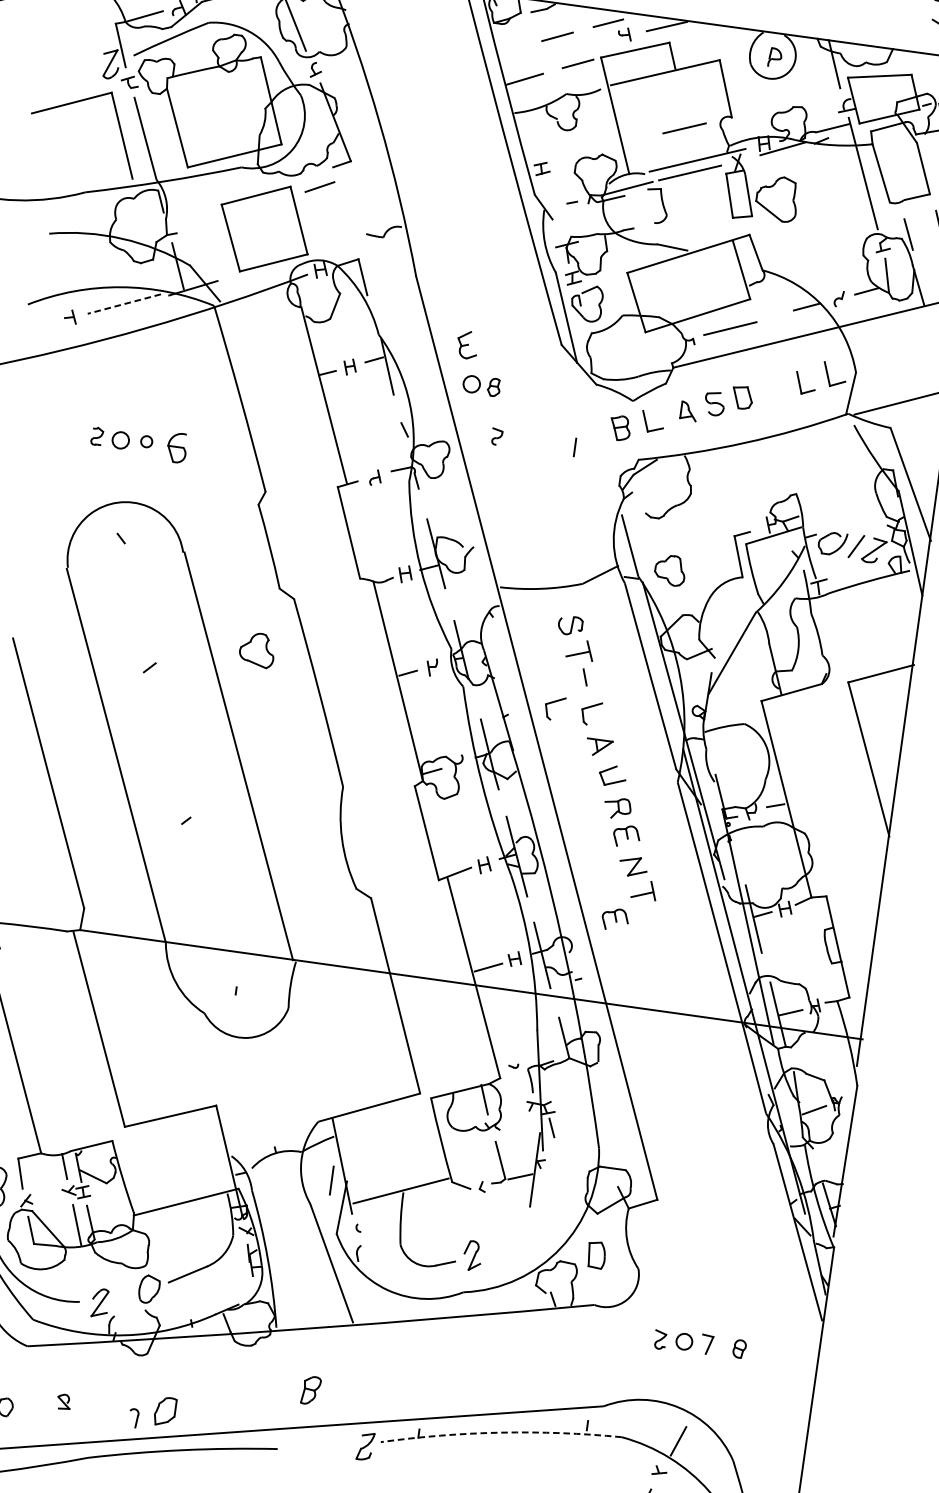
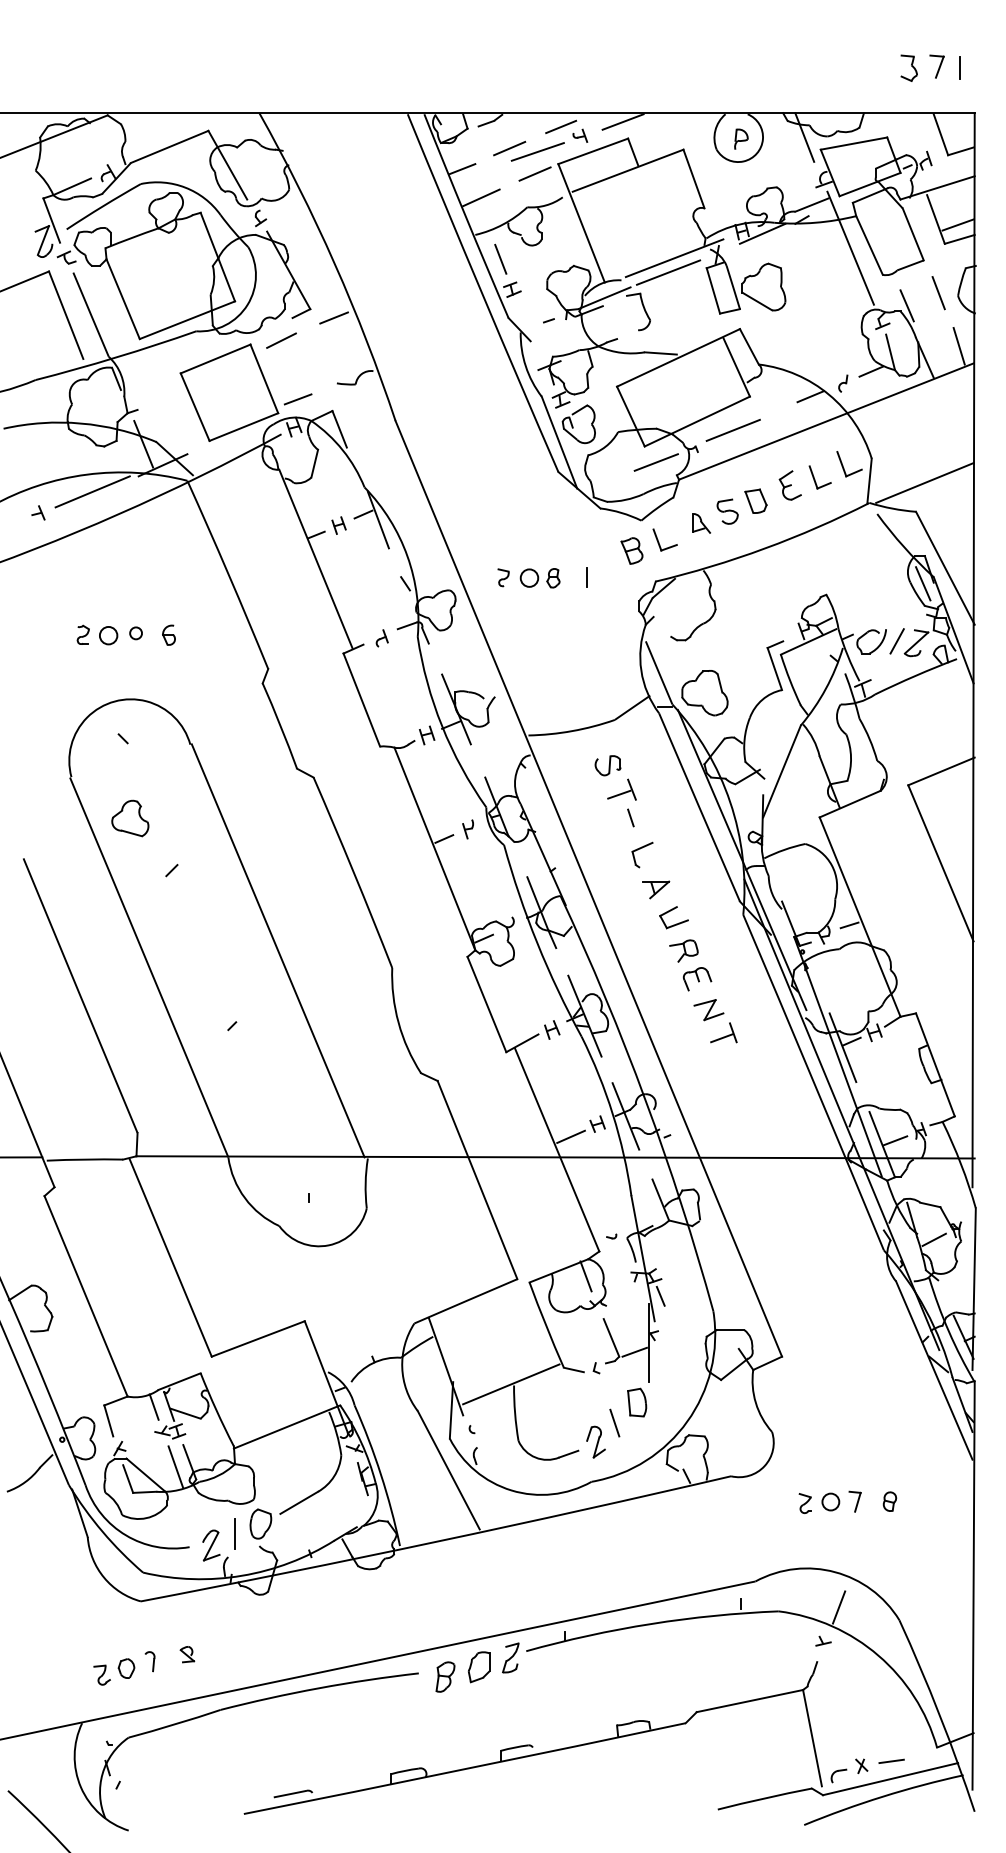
line: (583, 43) -> (537, 151), added
line: (510, 50) -> (462, 169), added
line: (683, 128) -> (655, 462), moved
line: (534, 138) -> (500, 258), added
line: (371, 172) -> (333, 317), added
line: (327, 244) -> (297, 399), added
line: (124, 304) -> (92, 492), dashed -> solid
part: (466, 344) -> (789, 485), moved
part: (481, 385) -> (539, 578), moved
part: (176, 446) -> (168, 634), size x0.62
line: (888, 495) -> (923, 583), added
part: (669, 570) -> (704, 693), size x1.43
part: (257, 650) -> (130, 818), moved
part: (554, 708) -> (603, 854), removed
part: (615, 919) -> (697, 1068), removed
line: (331, 1179) -> (234, 1533), moved
line: (492, 1239) -> (614, 1422), added
part: (596, 1255) -> (637, 1402), moved
part: (311, 1390) -> (445, 1676), moved
part: (164, 1411) -> (478, 1667), moved
part: (133, 1417) -> (149, 1661), moved
arc: (501, 1432) -> (651, 1623), dashed -> solid

